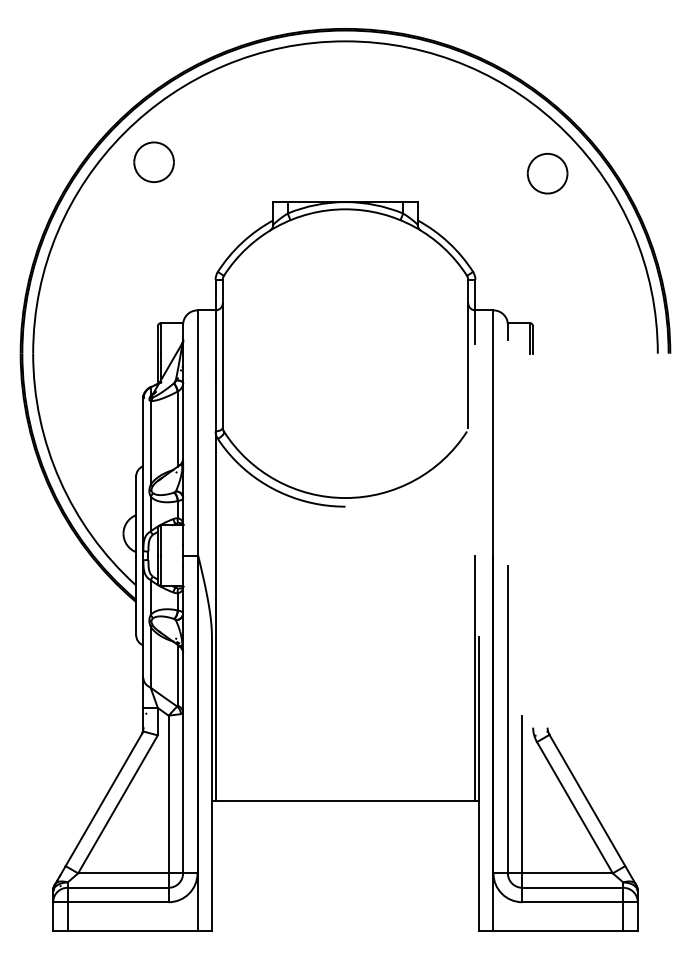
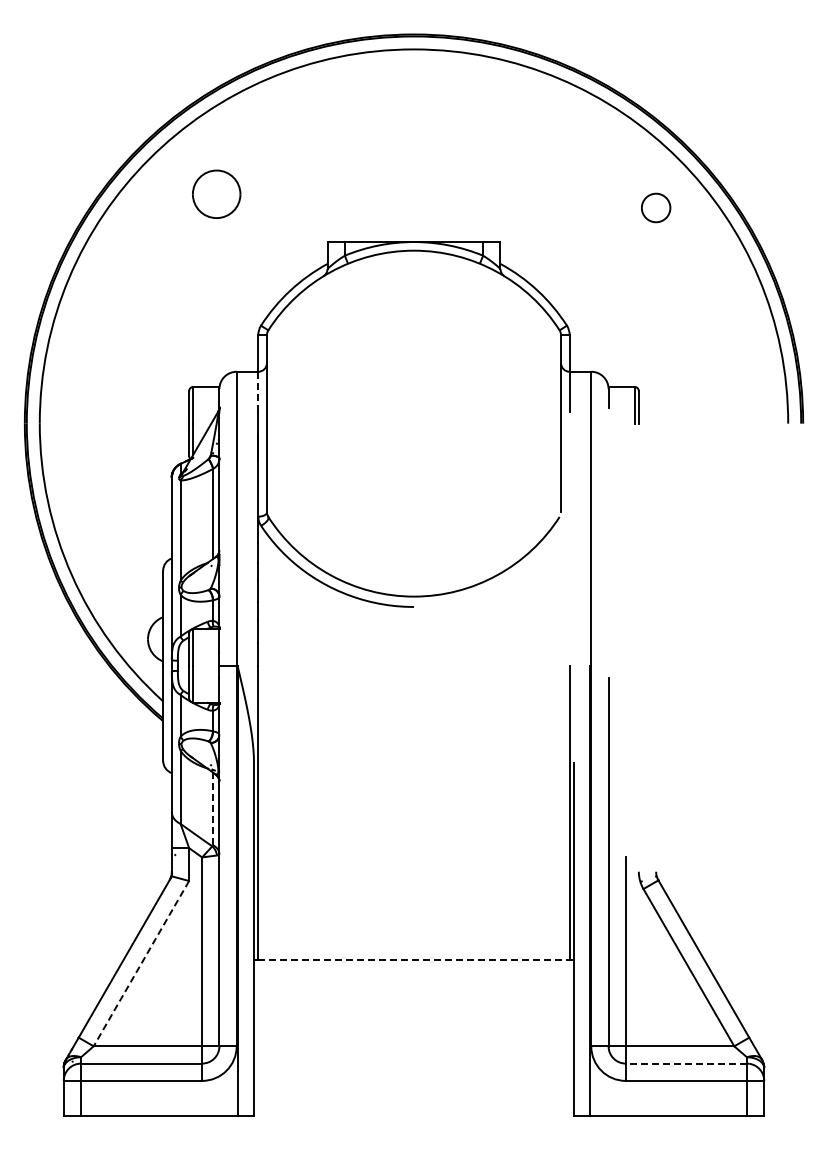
part: (153, 161) -> (216, 193), moved
part: (547, 173) -> (655, 207), size x0.6
line: (215, 326) -> (258, 391), solid -> dashed
line: (177, 675) -> (212, 809), solid -> dashed
line: (345, 800) -> (414, 959), solid -> dashed
line: (118, 805) -> (141, 964), solid -> dashed
line: (572, 887) -> (686, 1063), solid -> dashed

